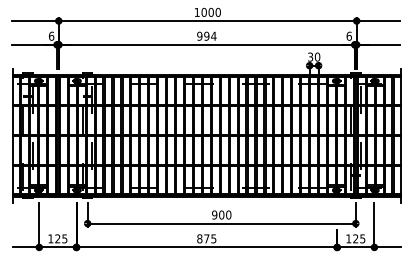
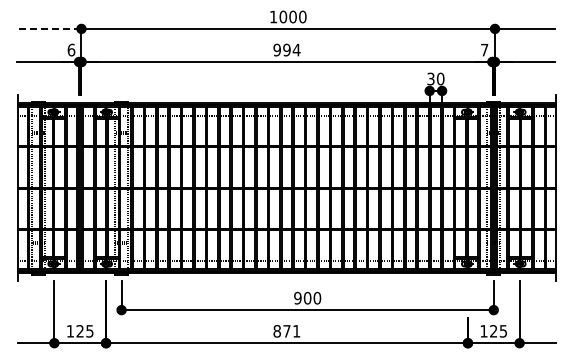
line: (35, 20) -> (48, 28), solid -> dashed
text: (349, 35) -> (484, 49), 6 -> 7
text: (213, 239) -> (296, 331), 875 -> 871

